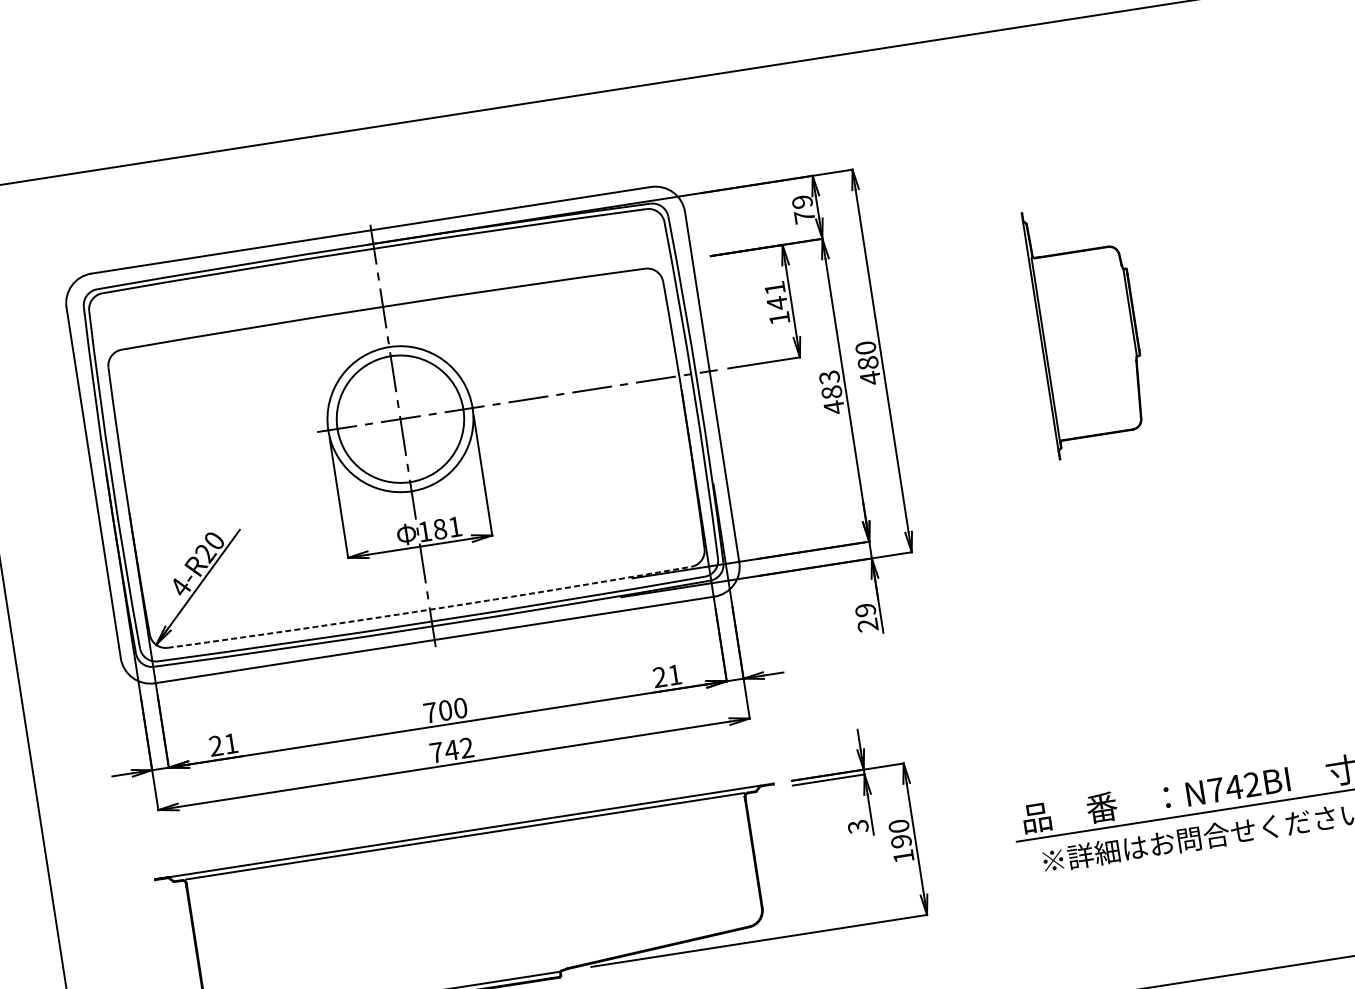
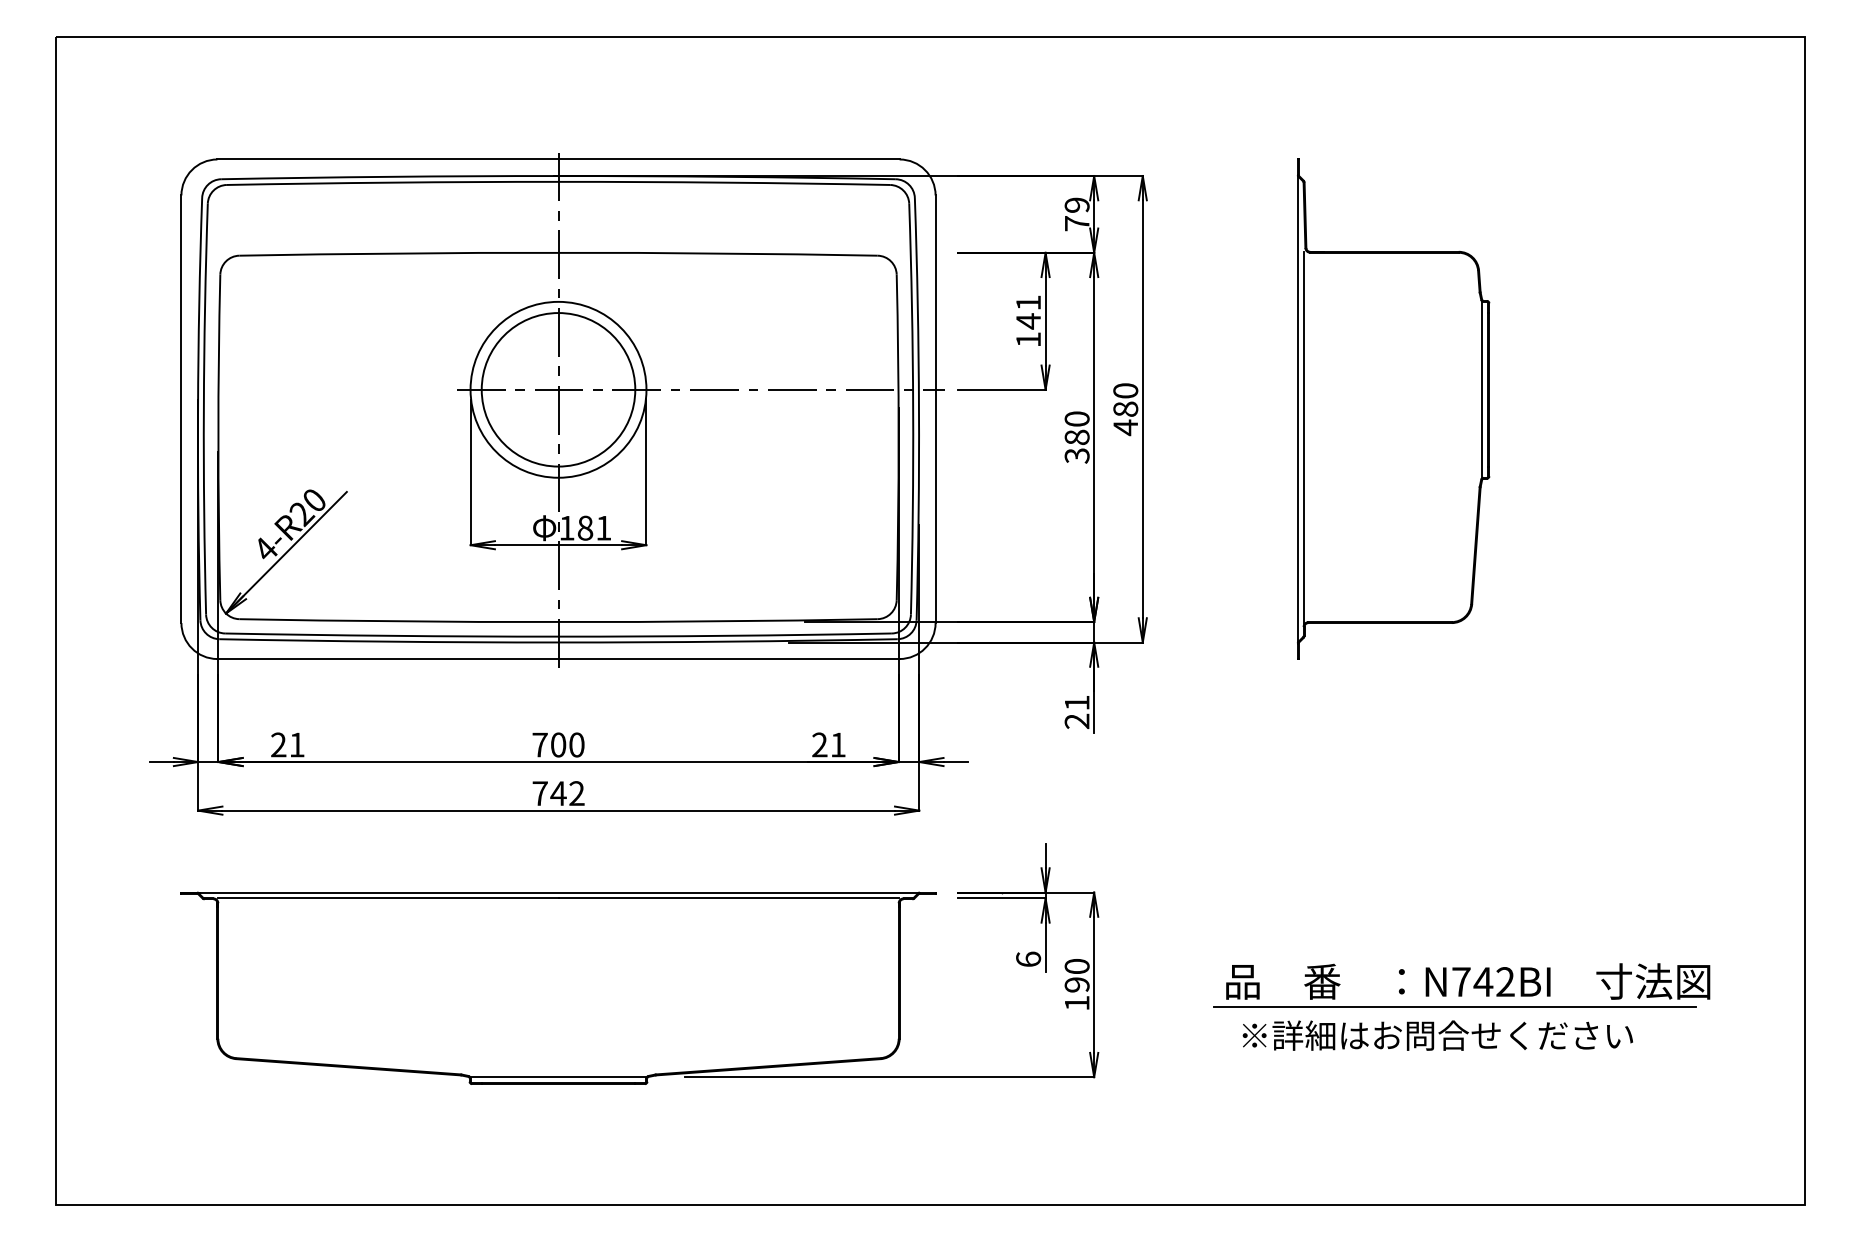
part: (1087, 328) -> (1393, 408), size x1.67
text: (831, 392) -> (1076, 437), 483 -> 380
text: (864, 609) -> (1076, 702), 29 -> 21
arc: (430, 610) -> (558, 622), dashed -> solid
text: (858, 826) -> (1028, 959), 3 -> 6

